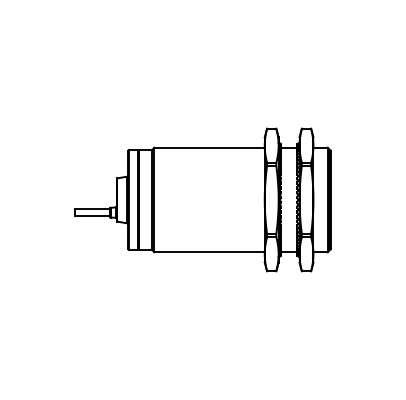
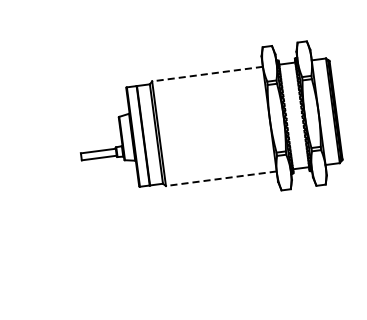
line: (209, 147) -> (207, 73), solid -> dashed
line: (209, 252) -> (221, 179), solid -> dashed

